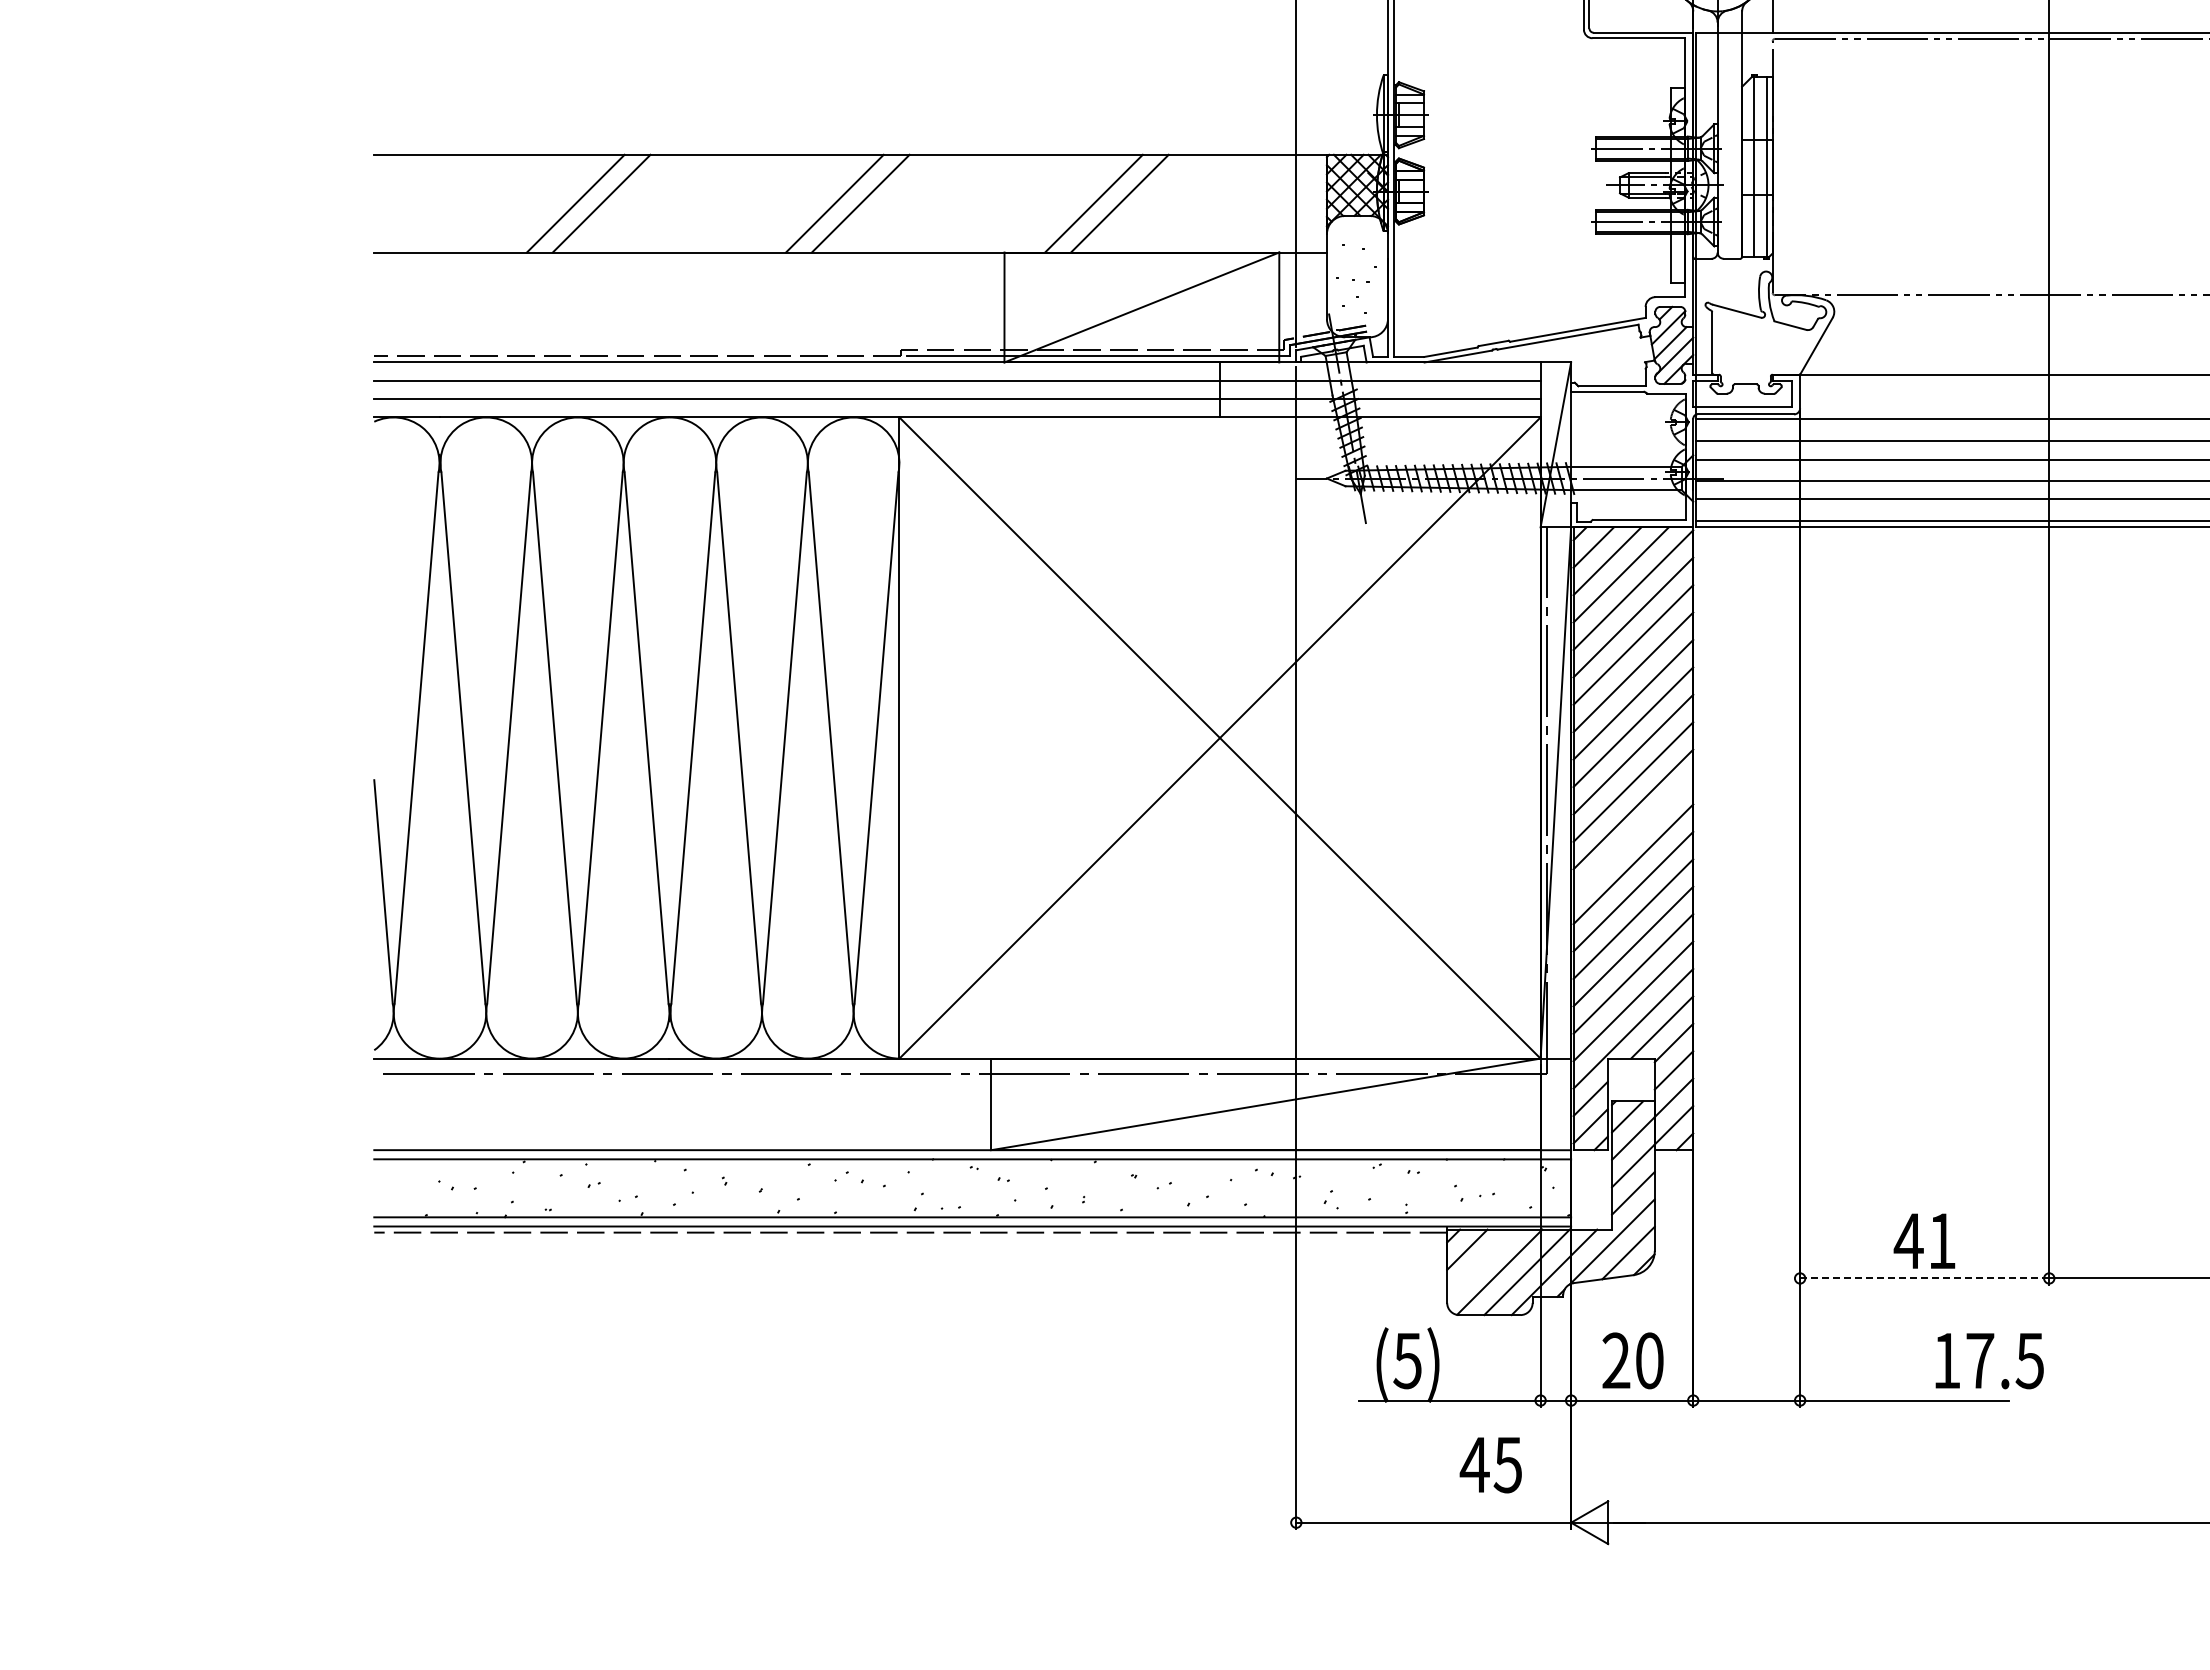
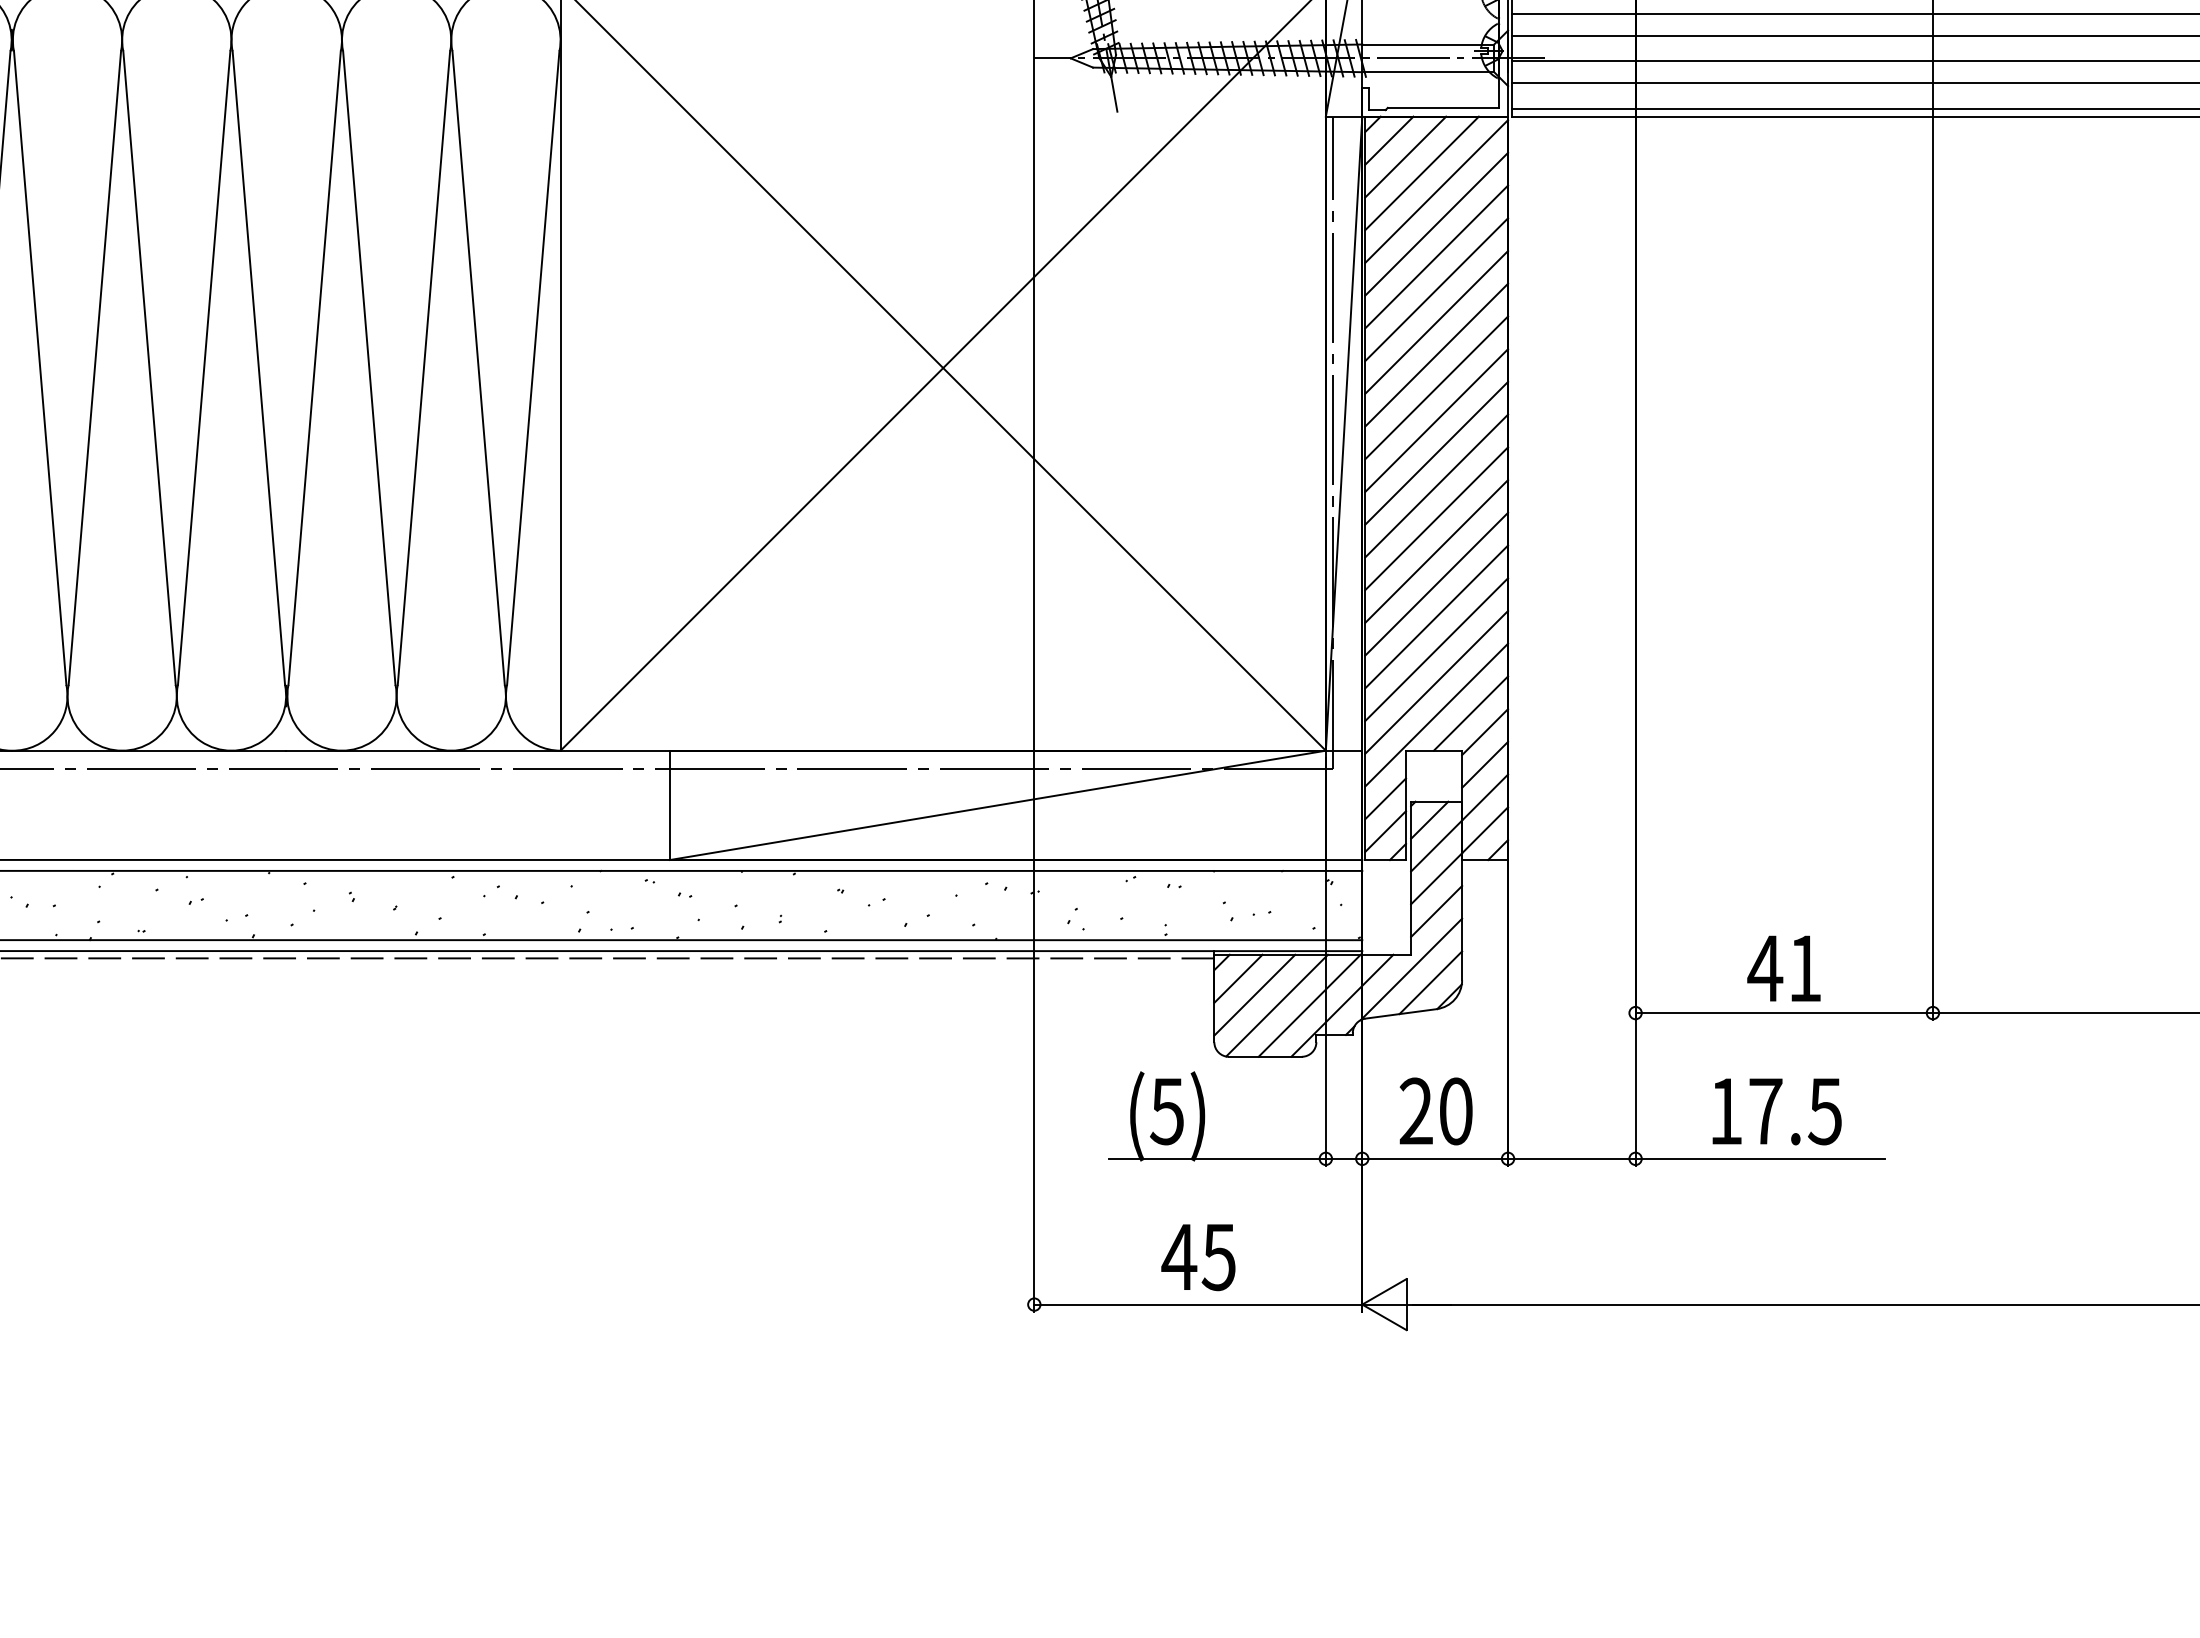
line: (1633, 836) -> (1436, 485), added
line: (1480, 1263) -> (1254, 995), added
line: (1924, 1278) -> (1784, 1013), dashed -> solid
text: (1989, 1361) -> (1776, 1112), moved
text: (1490, 1465) -> (1198, 1257), moved

